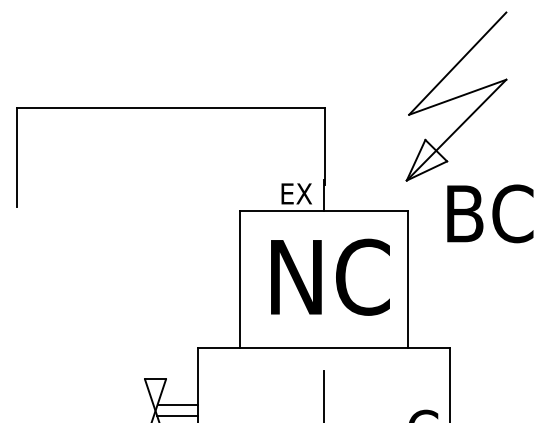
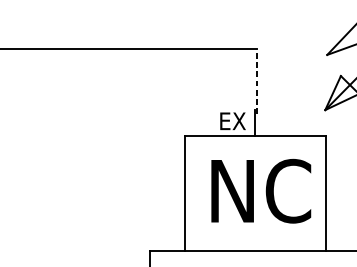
line: (324, 146) -> (256, 81), solid -> dashed

